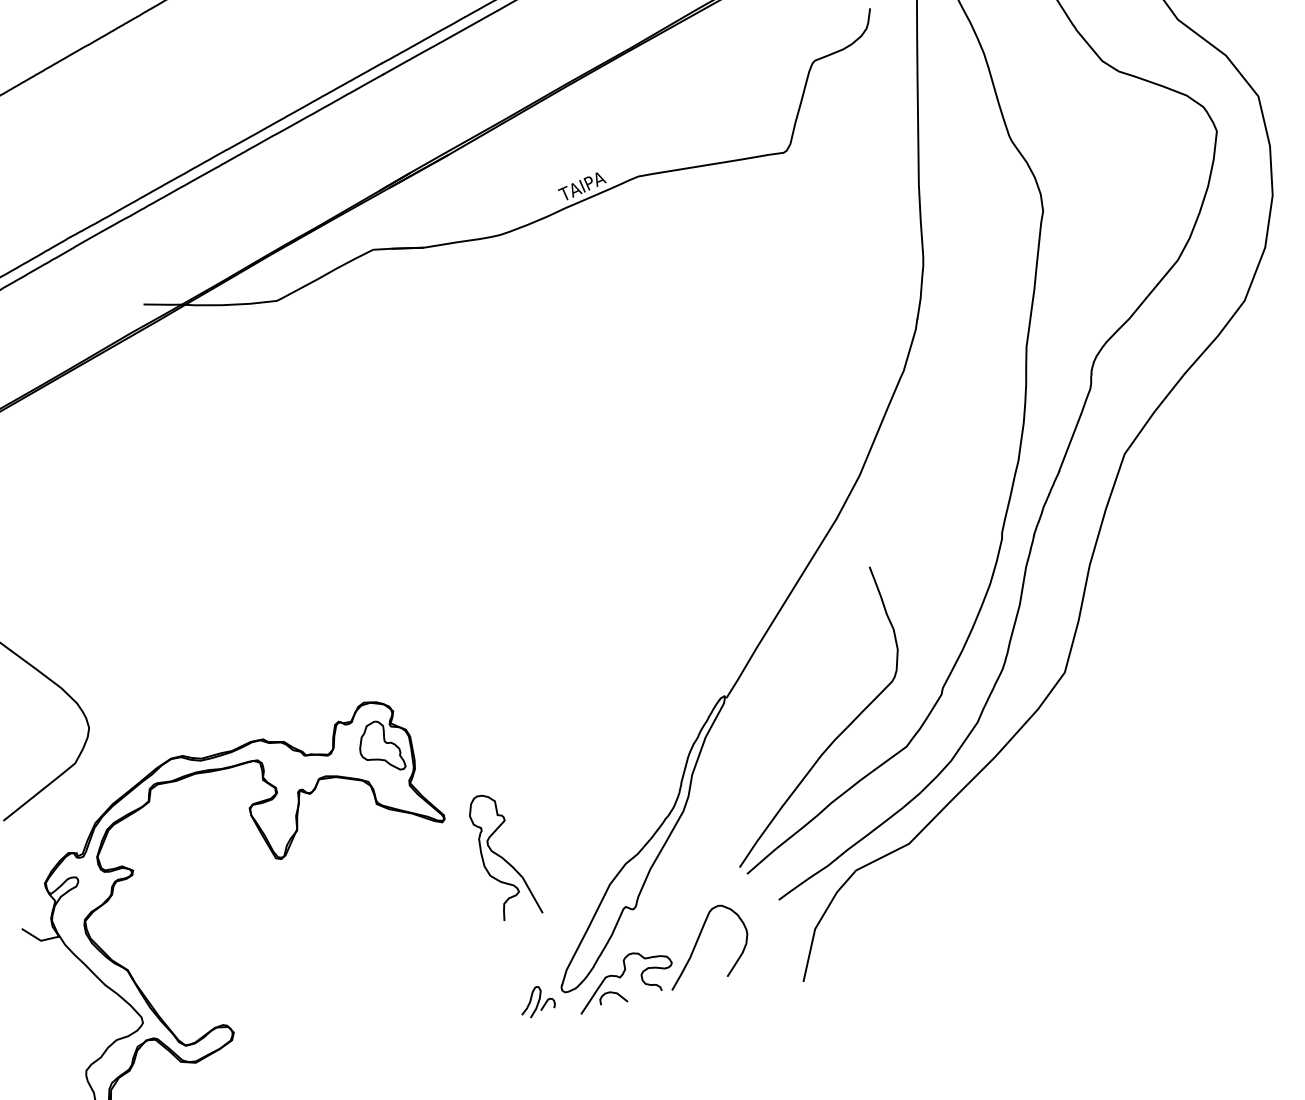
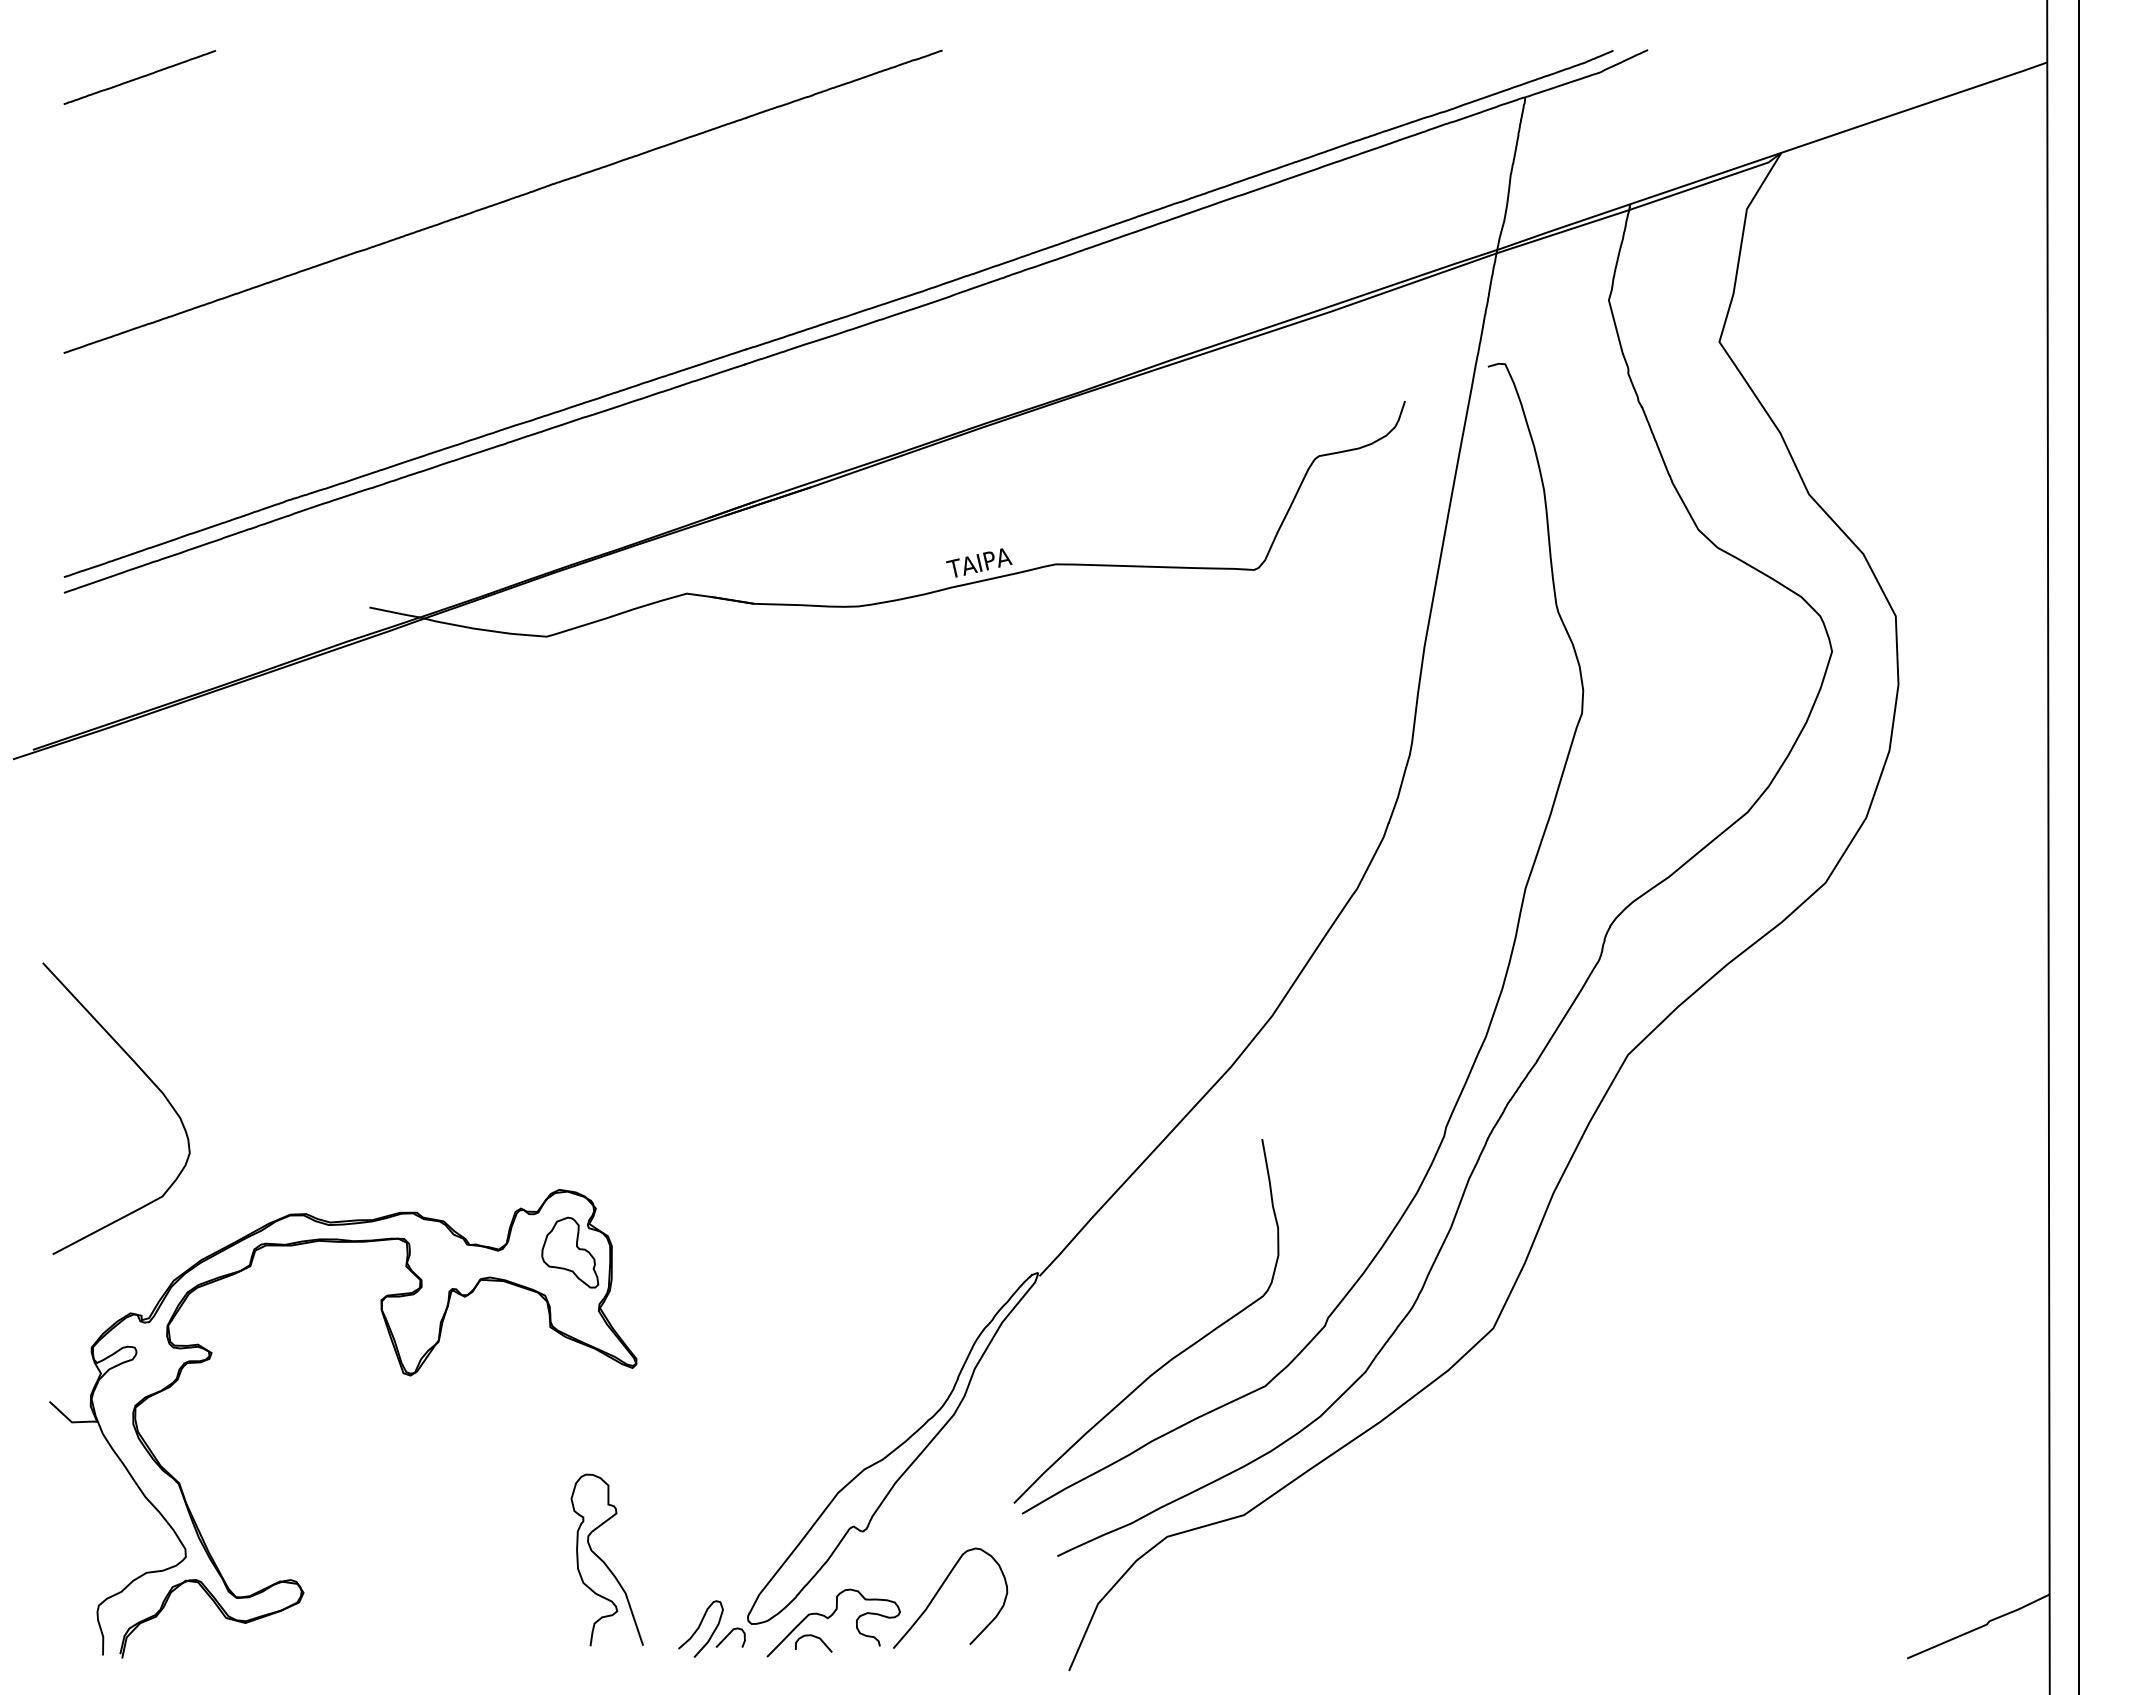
curve: (502, 857) -> (604, 1561), moved
part: (536, 1001) -> (711, 1628), size x1.43

